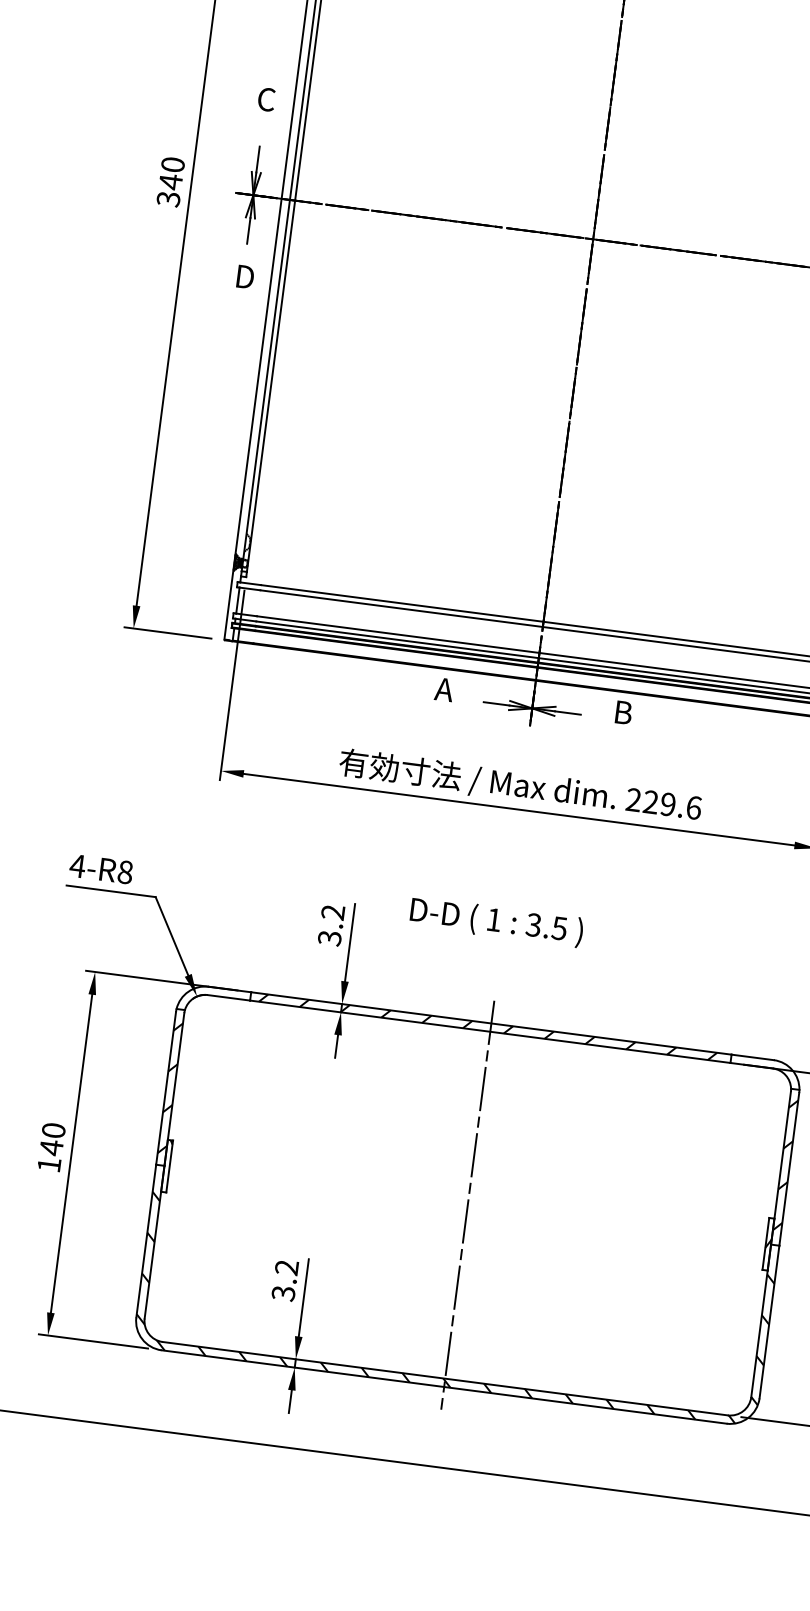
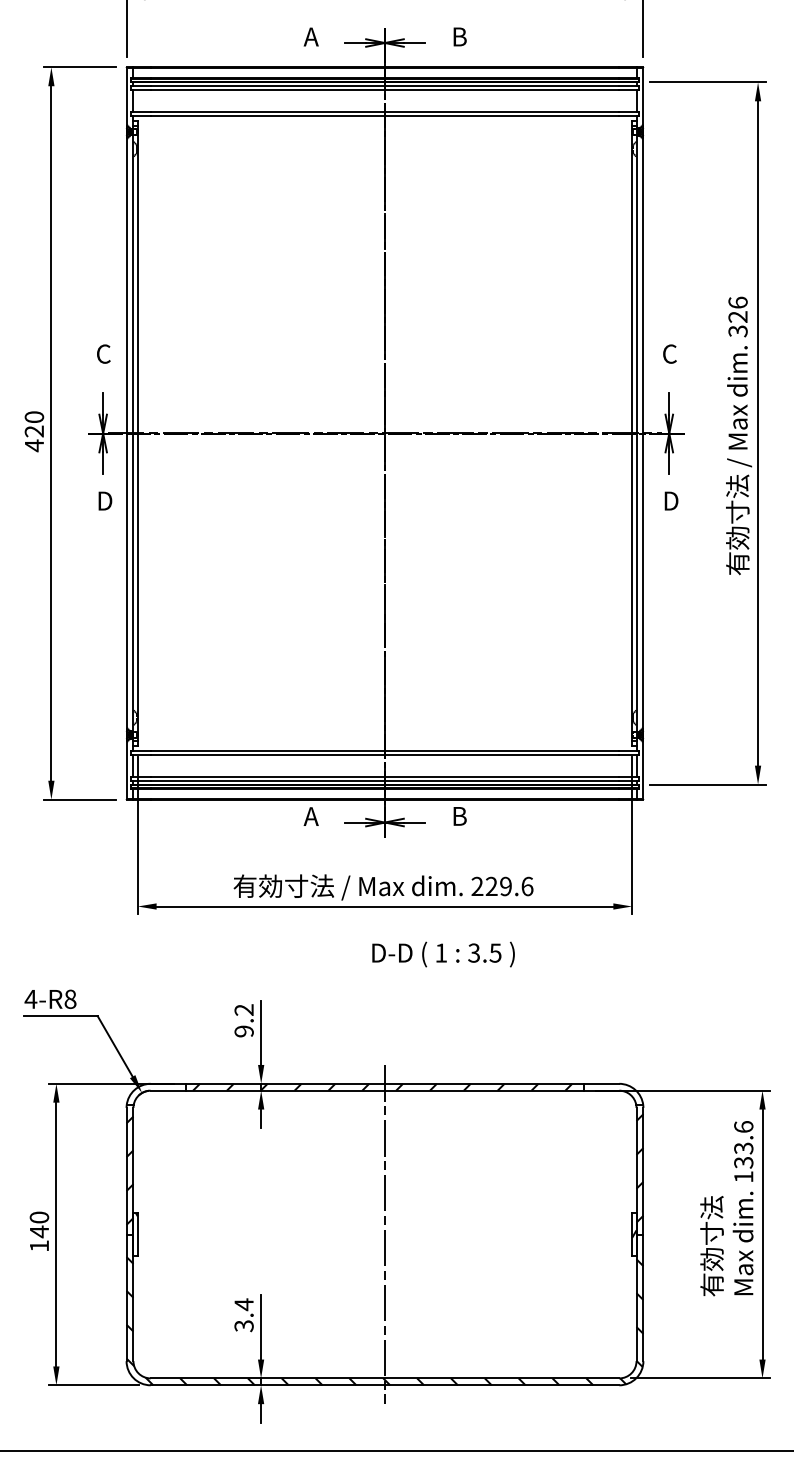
text: (169, 190) -> (34, 438), 340 -> 420
text: (496, 921) -> (443, 954), moved
text: (330, 938) -> (244, 1031), 3.2 -> 9.2
text: (286, 1267) -> (243, 1304), 3.2 -> 3.4

